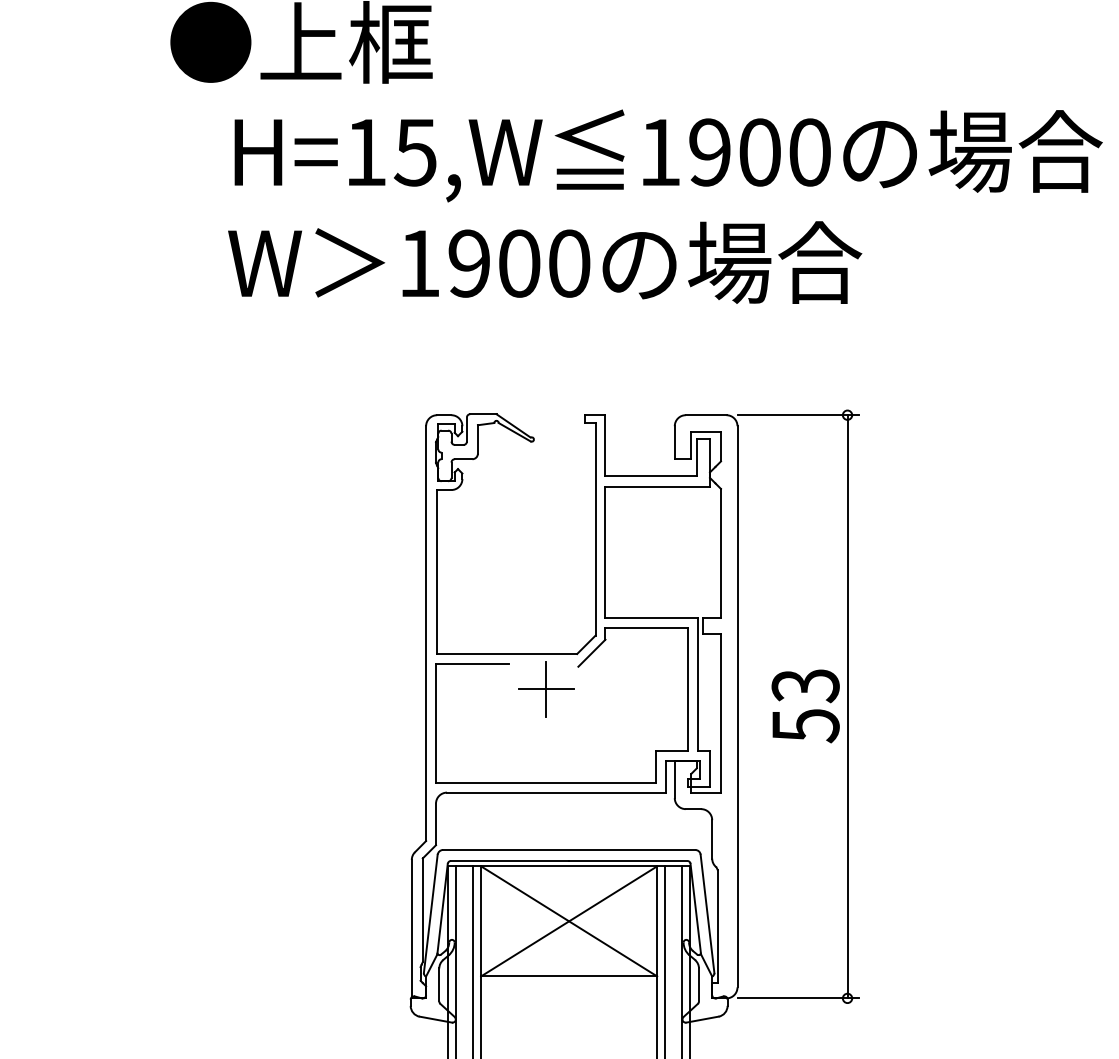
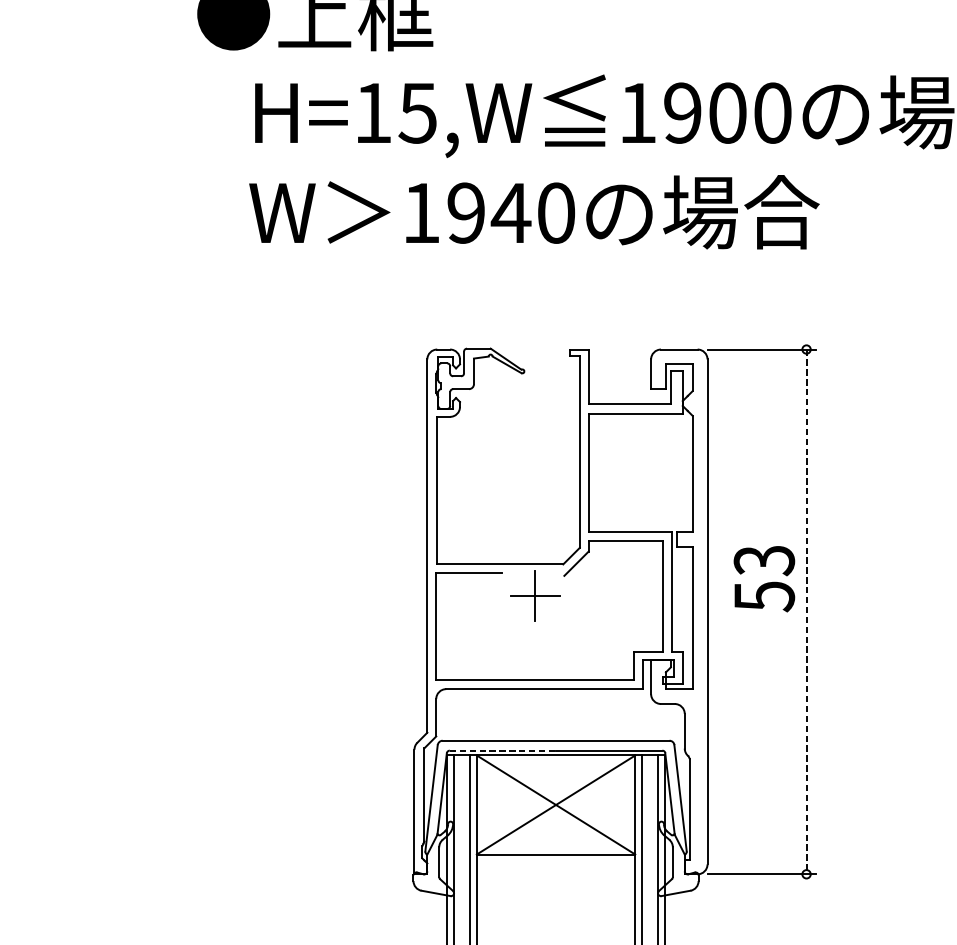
text: (518, 263) -> (510, 213), 1900 -> 1940
text: (805, 706) -> (764, 579), moved
line: (847, 706) -> (806, 611), solid -> dashed
line: (510, 860) -> (503, 750), solid -> dashed

